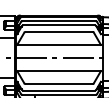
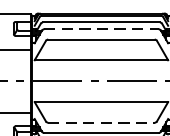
line: (59, 25) -> (102, 29), solid -> dashed
line: (59, 84) -> (102, 123), solid -> dashed

